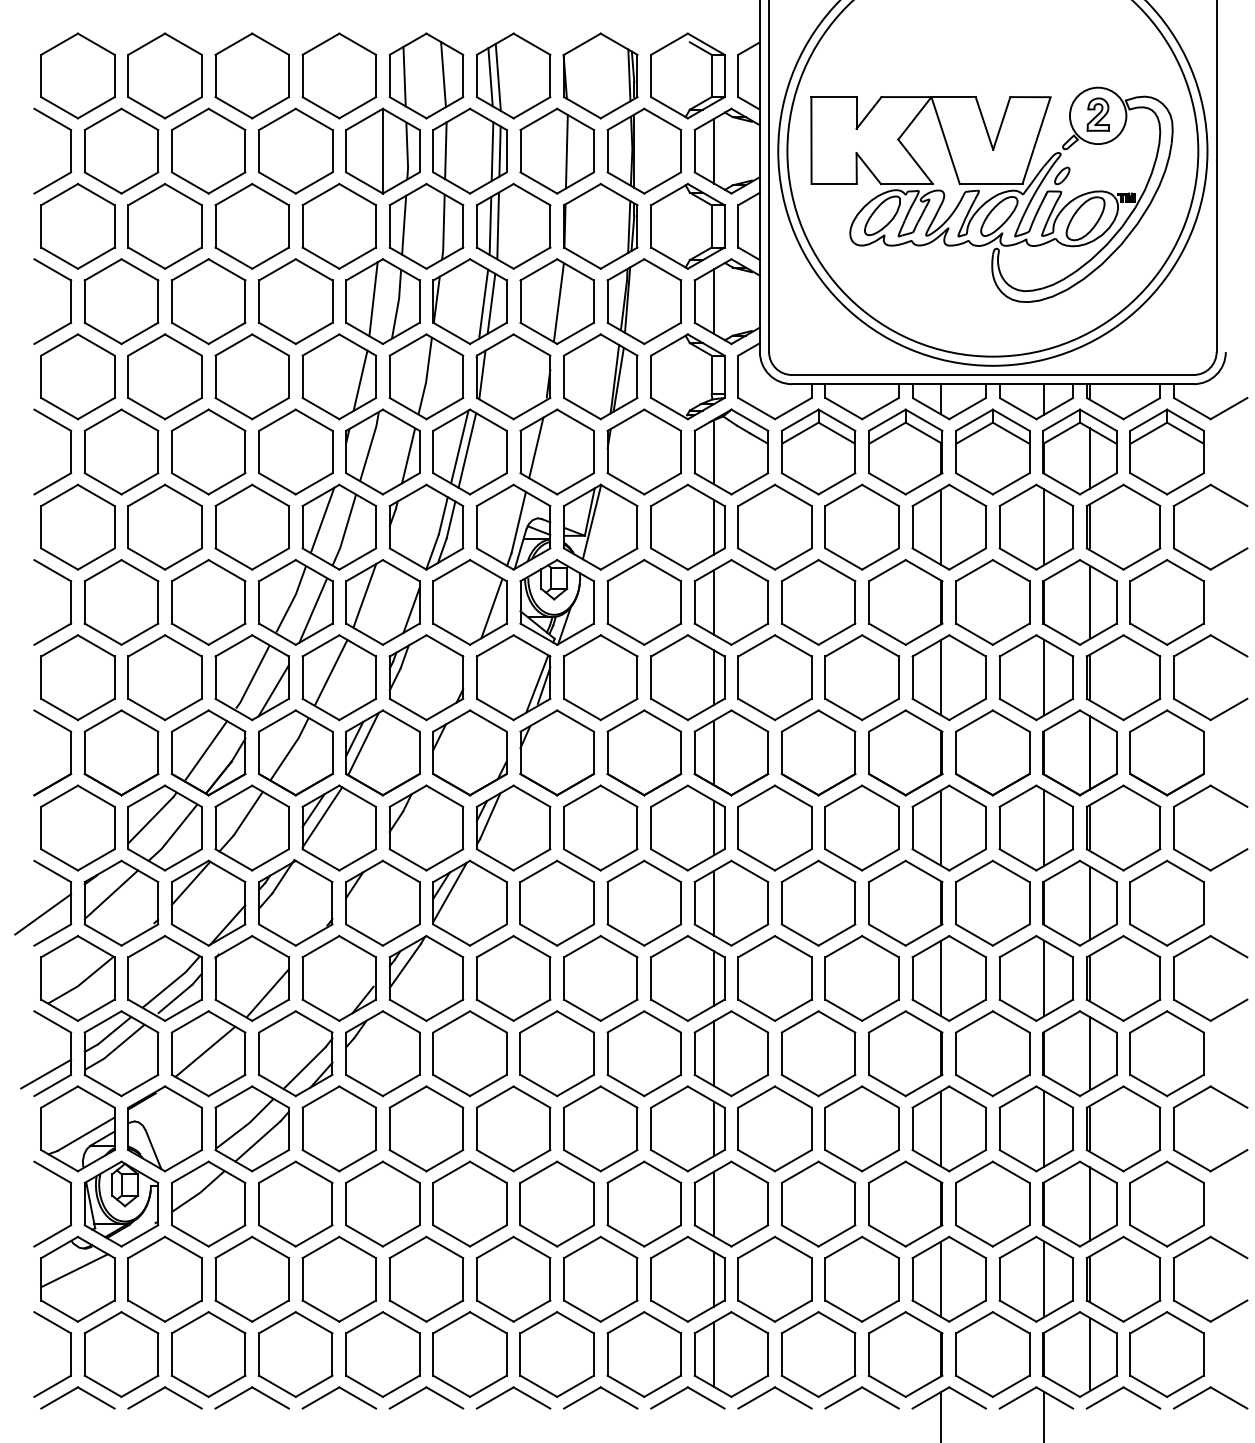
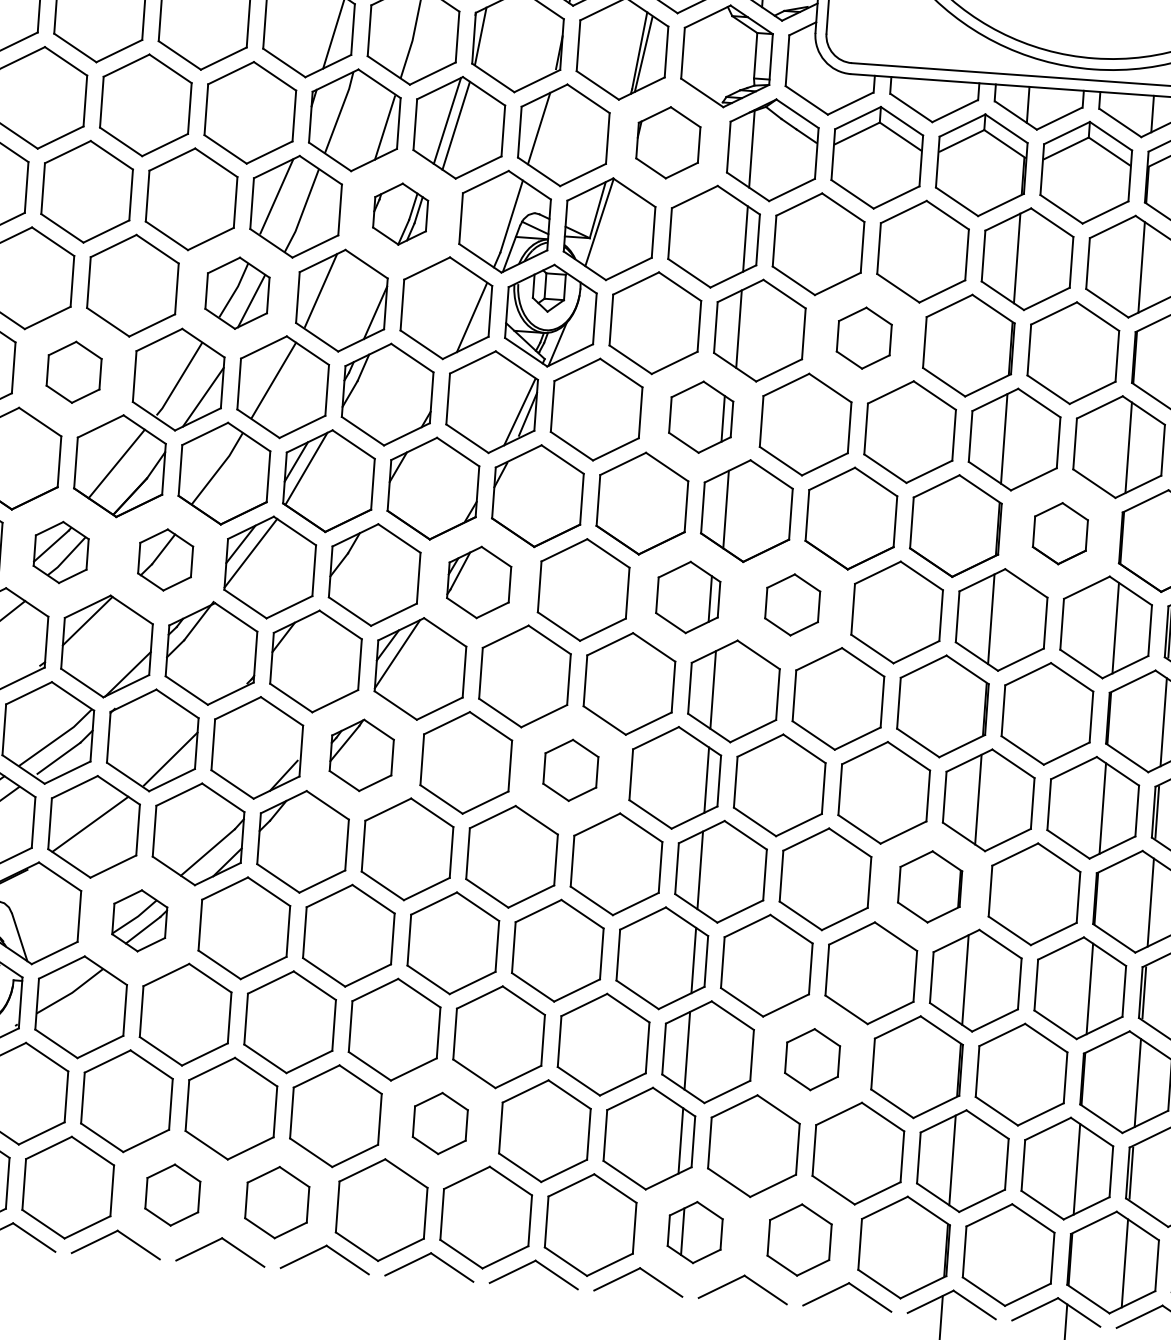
part: (644, 451) -> (668, 142), size x0.7
part: (426, 526) -> (400, 213), size x0.6
part: (295, 602) -> (237, 293), size x0.7
part: (818, 602) -> (864, 338), size x0.6
part: (164, 677) -> (73, 371), size x0.6
part: (687, 677) -> (700, 416), size x0.7
part: (992, 752) -> (1060, 533), size x0.6
part: (164, 827) -> (60, 551), size x0.6
part: (251, 827) -> (164, 559), size x0.6
part: (513, 827) -> (479, 581), size x0.7
part: (687, 827) -> (687, 596), size x0.7
part: (774, 827) -> (792, 604), size x0.6
part: (426, 978) -> (361, 755), size x0.7
part: (600, 978) -> (570, 770), size x0.6
part: (905, 1053) -> (929, 886), size x0.7
part: (251, 1128) -> (139, 920), size x0.6
part: (818, 1203) -> (812, 1058), size x0.6
part: (513, 1278) -> (440, 1122), size x0.6
part: (295, 1354) -> (172, 1195), size x0.6
part: (382, 1354) -> (276, 1202), size x0.7
part: (731, 1354) -> (695, 1232), size x0.6
part: (818, 1354) -> (799, 1240), size x0.7

